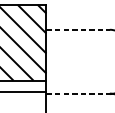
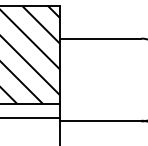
line: (78, 29) -> (100, 38), dashed -> solid
line: (78, 94) -> (100, 121), dashed -> solid

